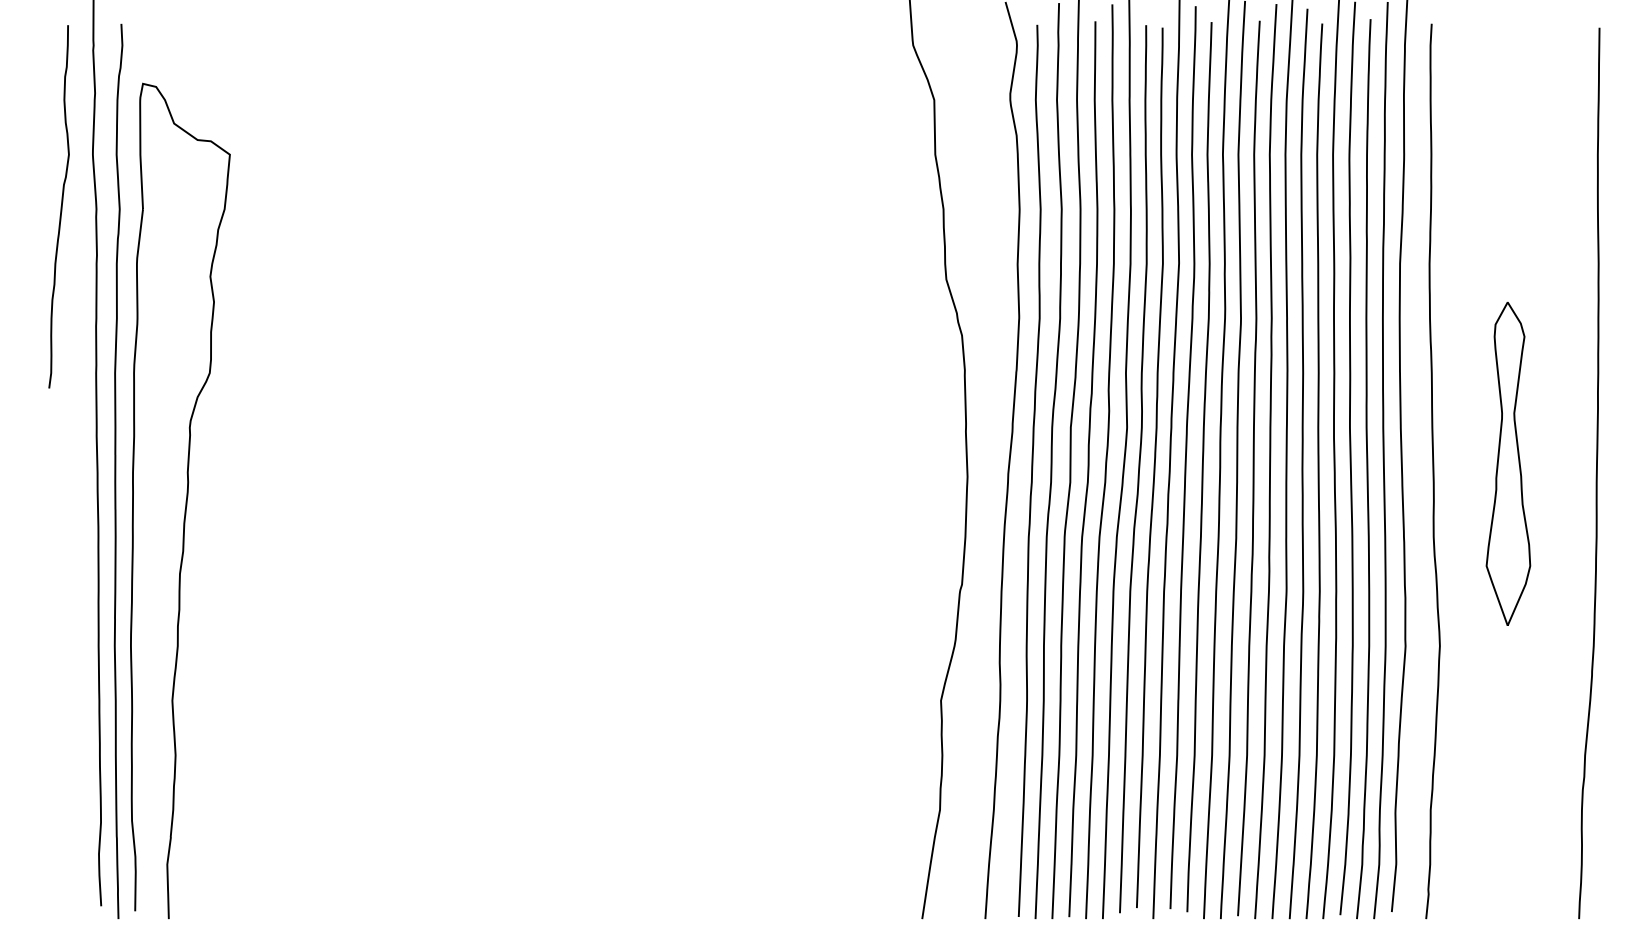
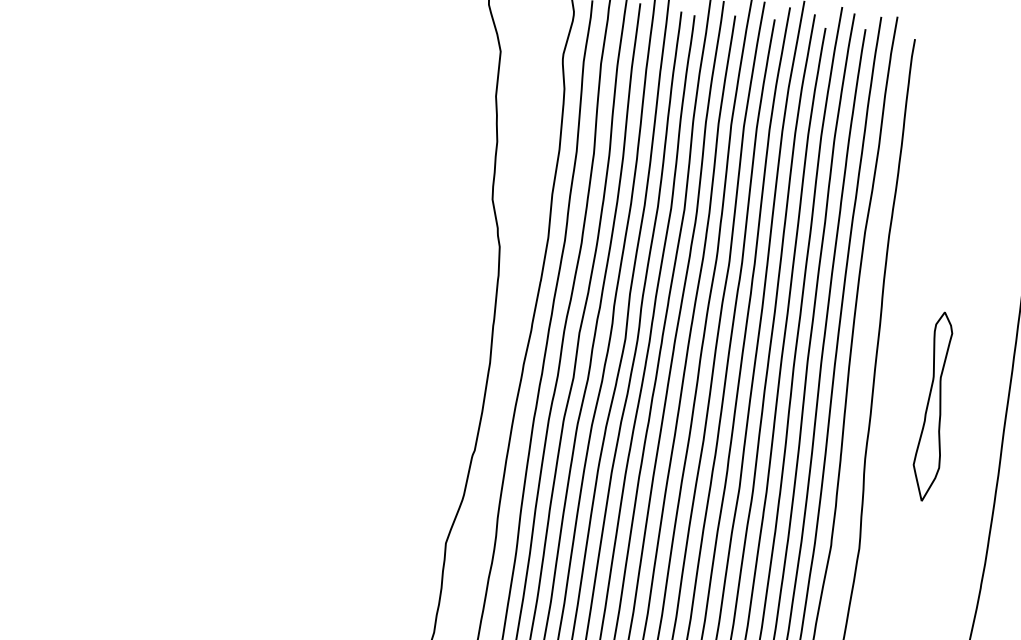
part: (1508, 463) -> (933, 406), size x0.71

